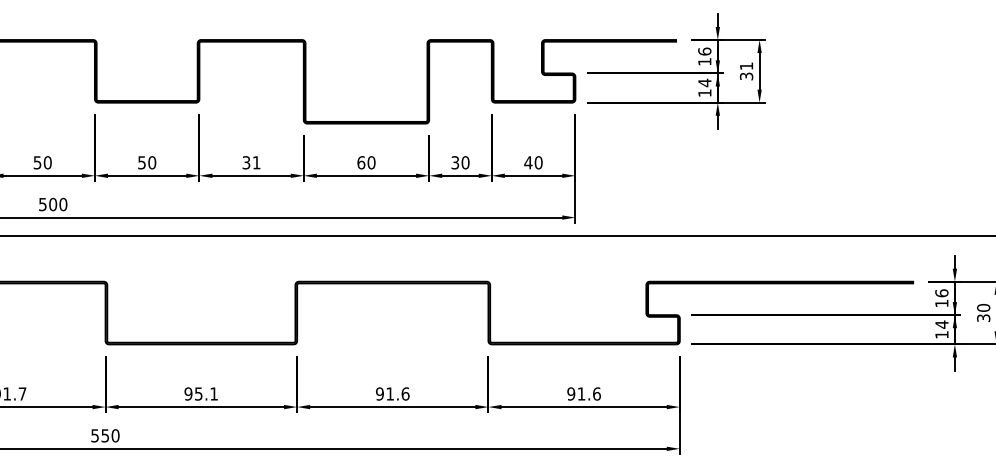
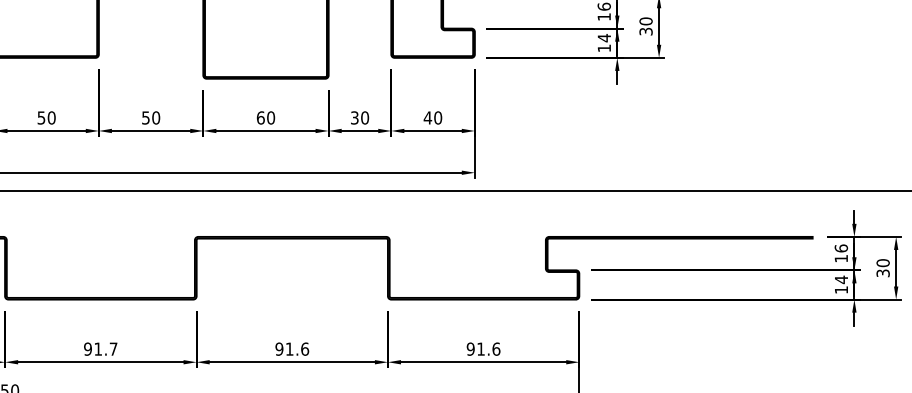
text: (746, 66) -> (645, 21), 31 -> 30
text: (251, 162) -> (150, 117), 31 -> 50
text: (206, 393) -> (105, 348), 95.1 -> 91.7

